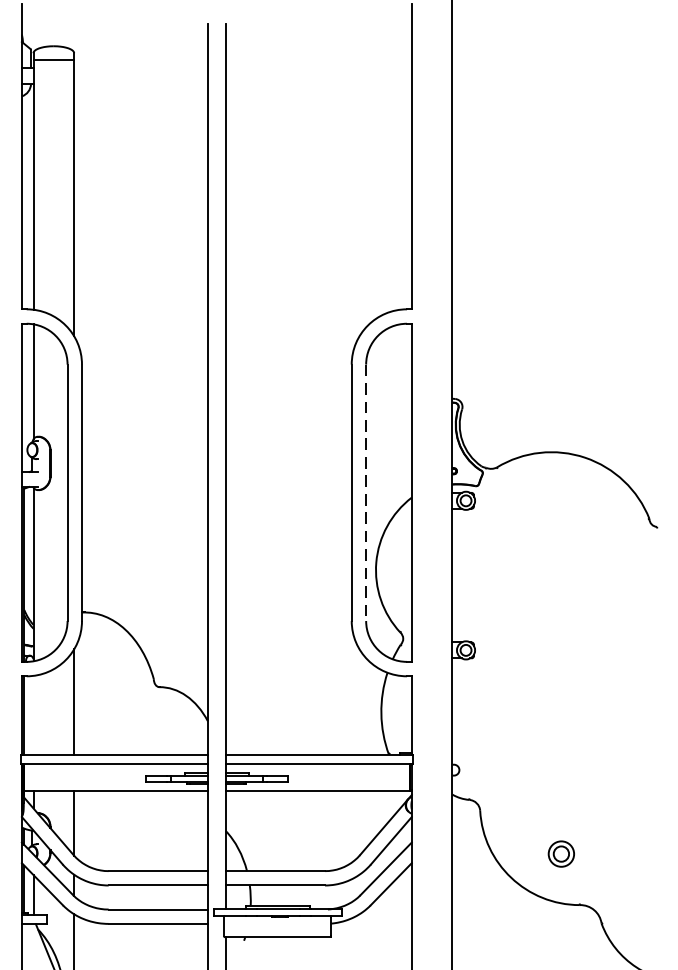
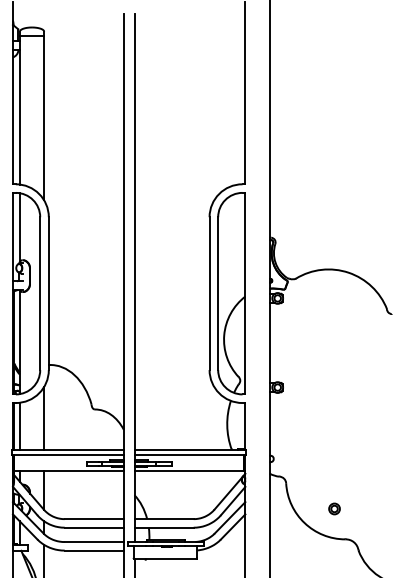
line: (366, 494) -> (218, 294), dashed -> solid
line: (32, 714) -> (19, 425), added
part: (561, 853) -> (334, 508), size x0.71

